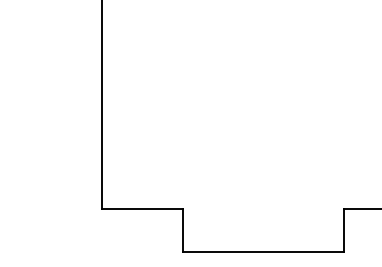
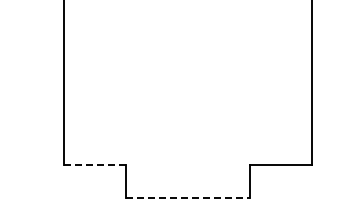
line: (142, 208) -> (94, 164), solid -> dashed
line: (263, 251) -> (187, 197), solid -> dashed

